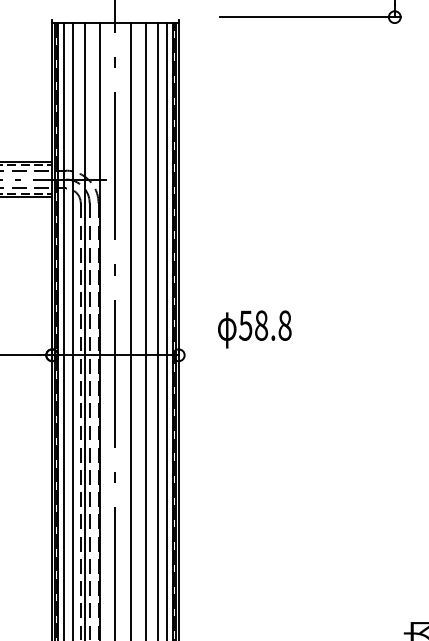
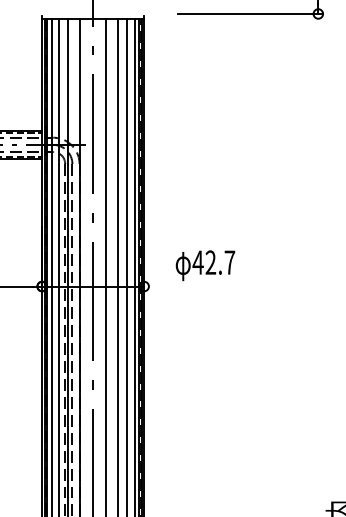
text: (264, 325) -> (213, 262), 58.8 -> 42.7

